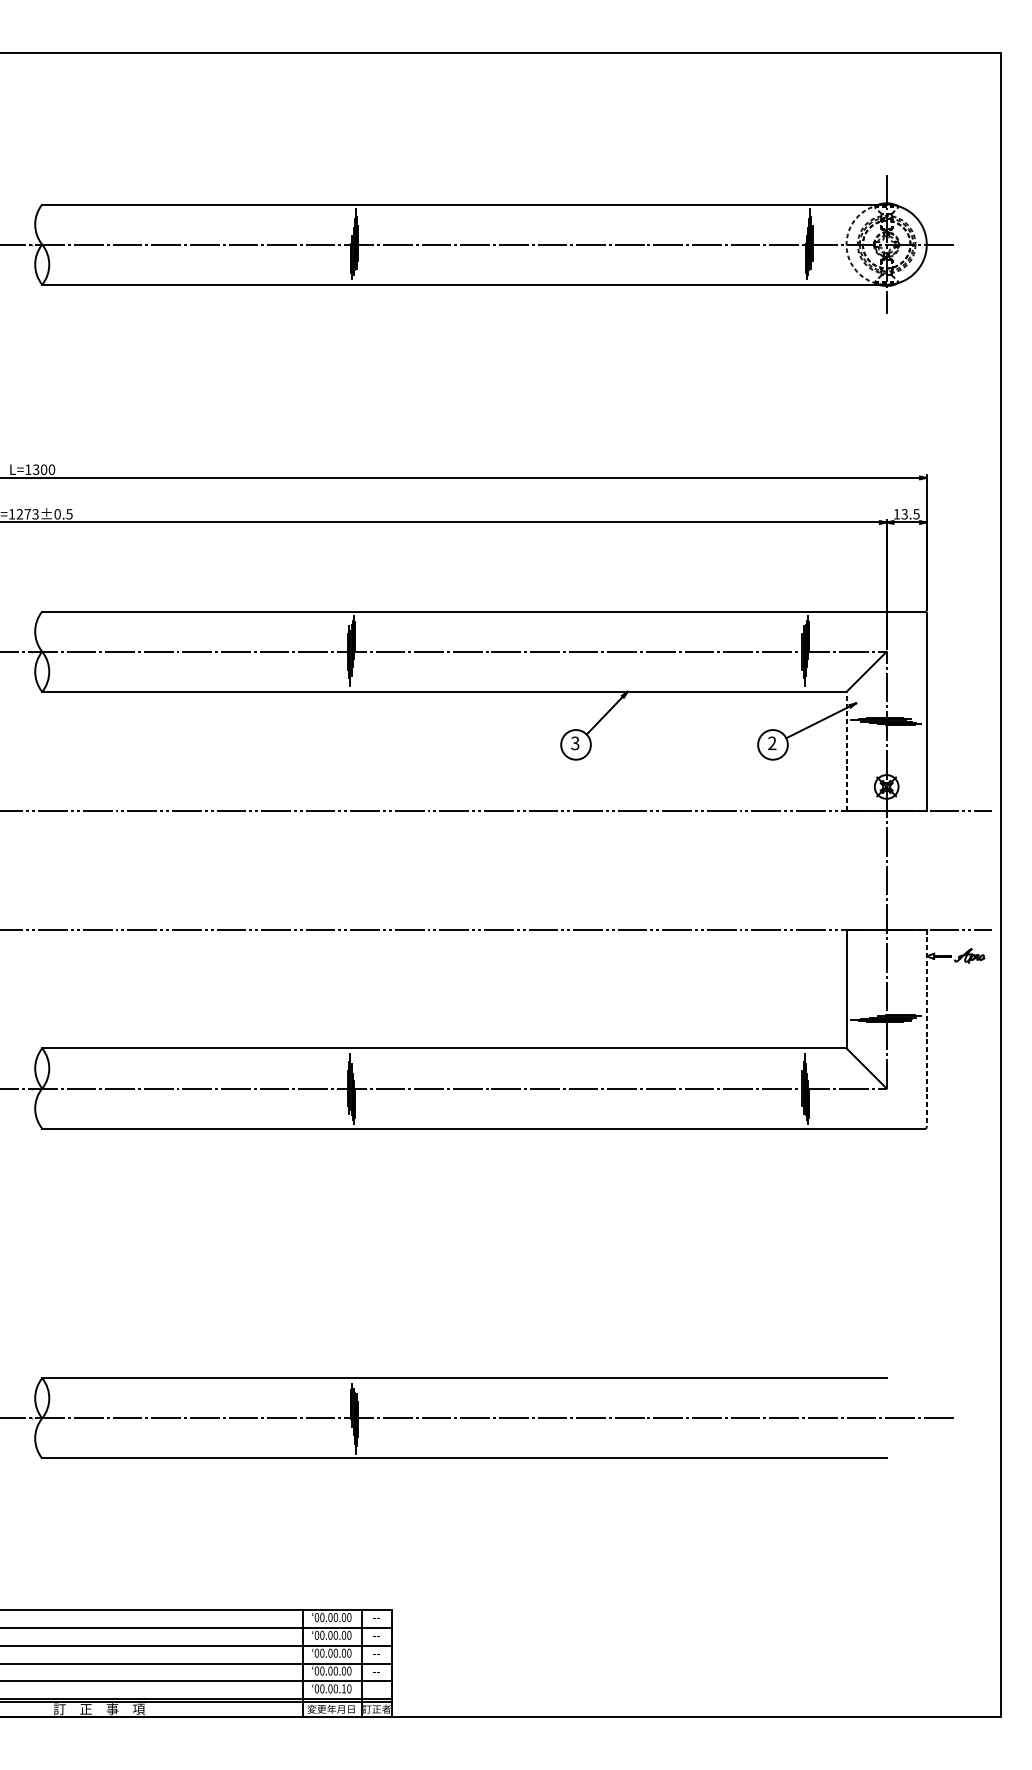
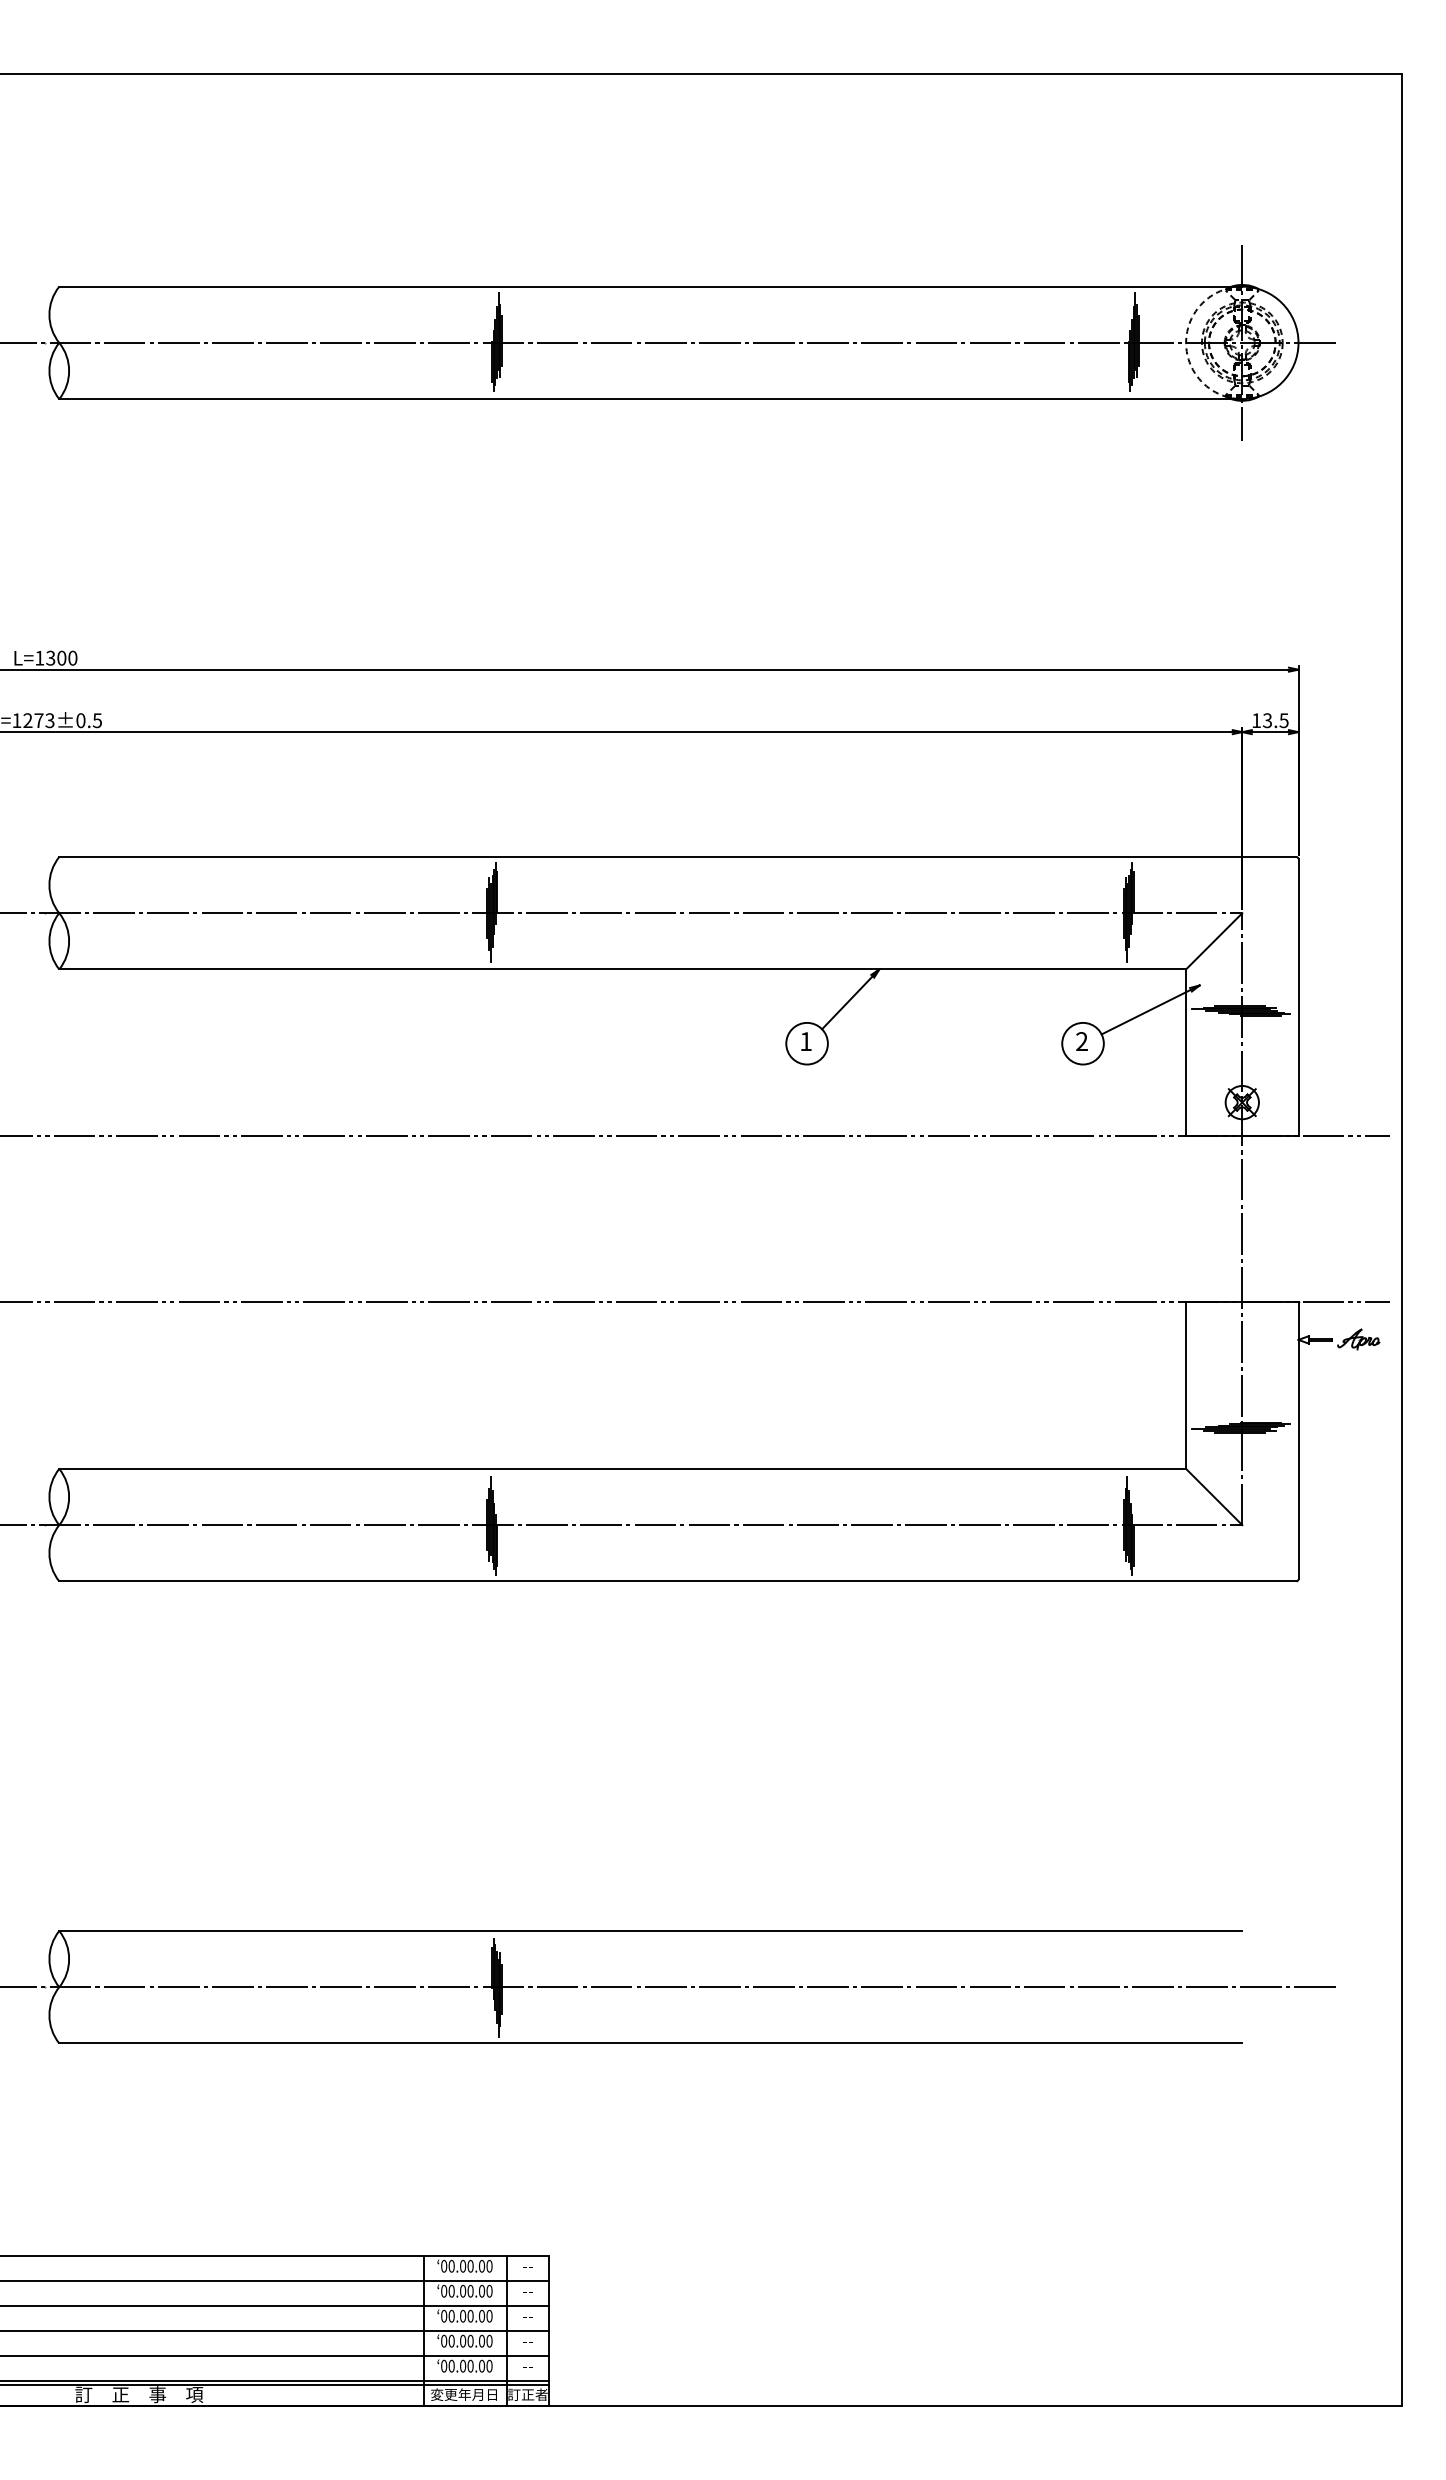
text: (574, 743) -> (805, 1041), 3 -> 1
line: (846, 751) -> (1186, 1052), dashed -> solid
line: (926, 1028) -> (1298, 1441), dashed -> solid
text: (344, 1688) -> (482, 2365), 00.00.10 -> 00.00.00

